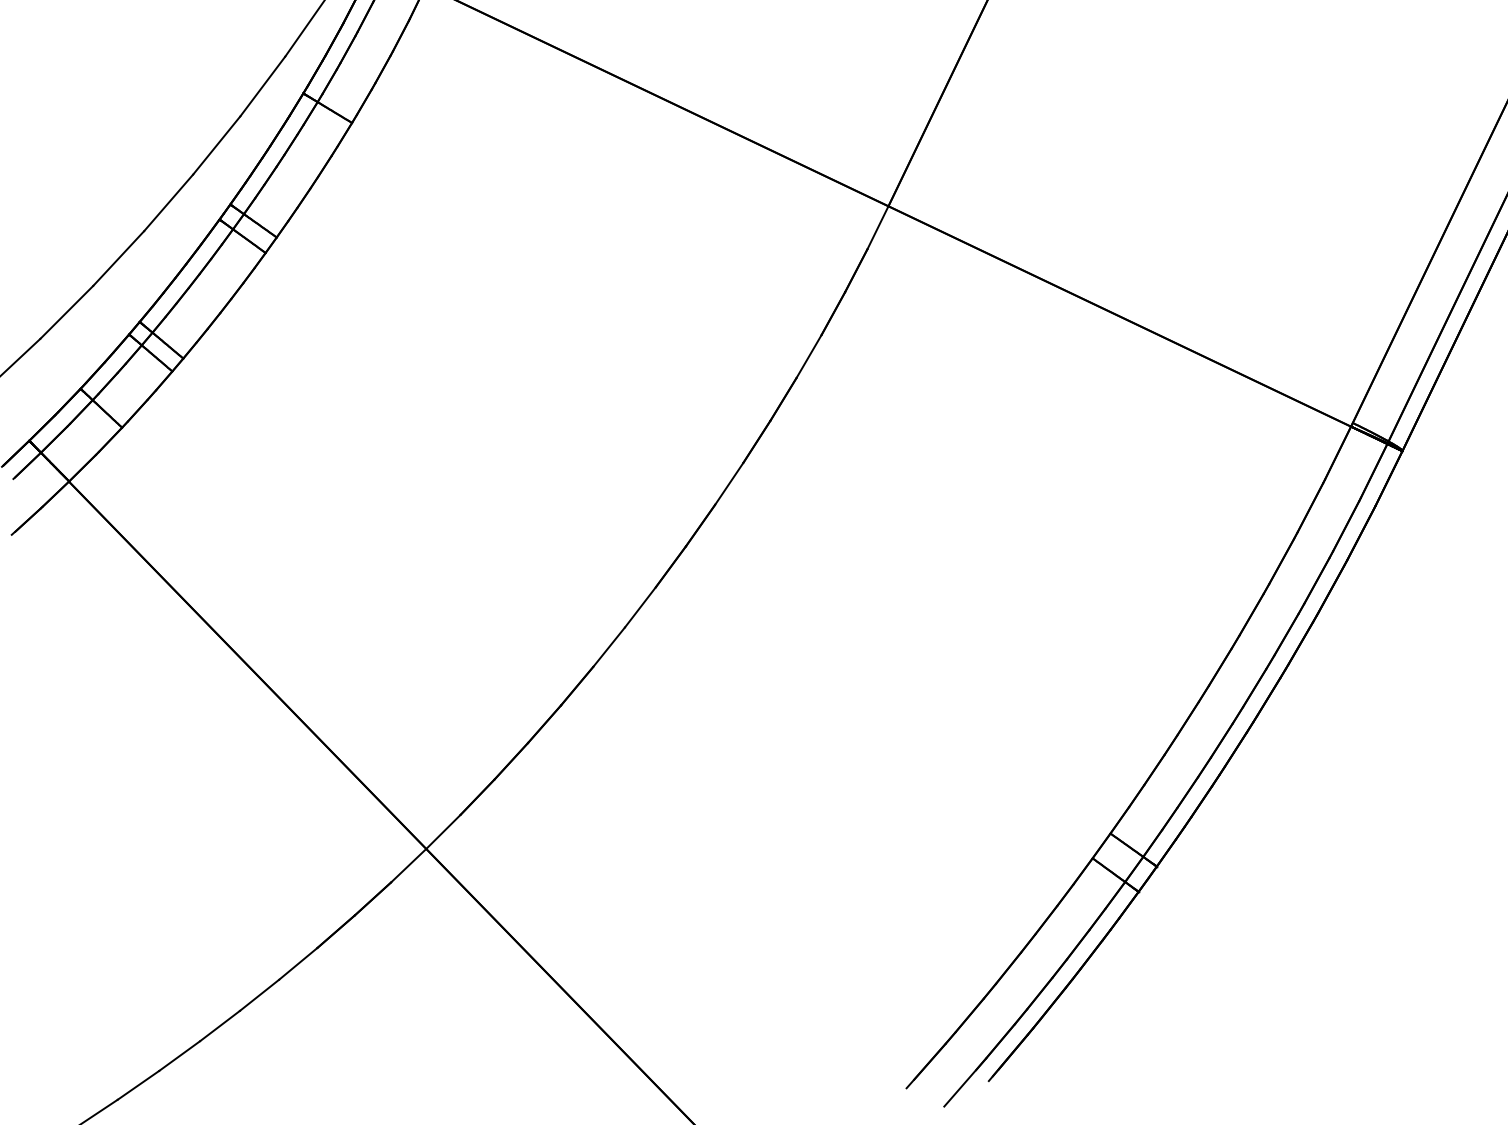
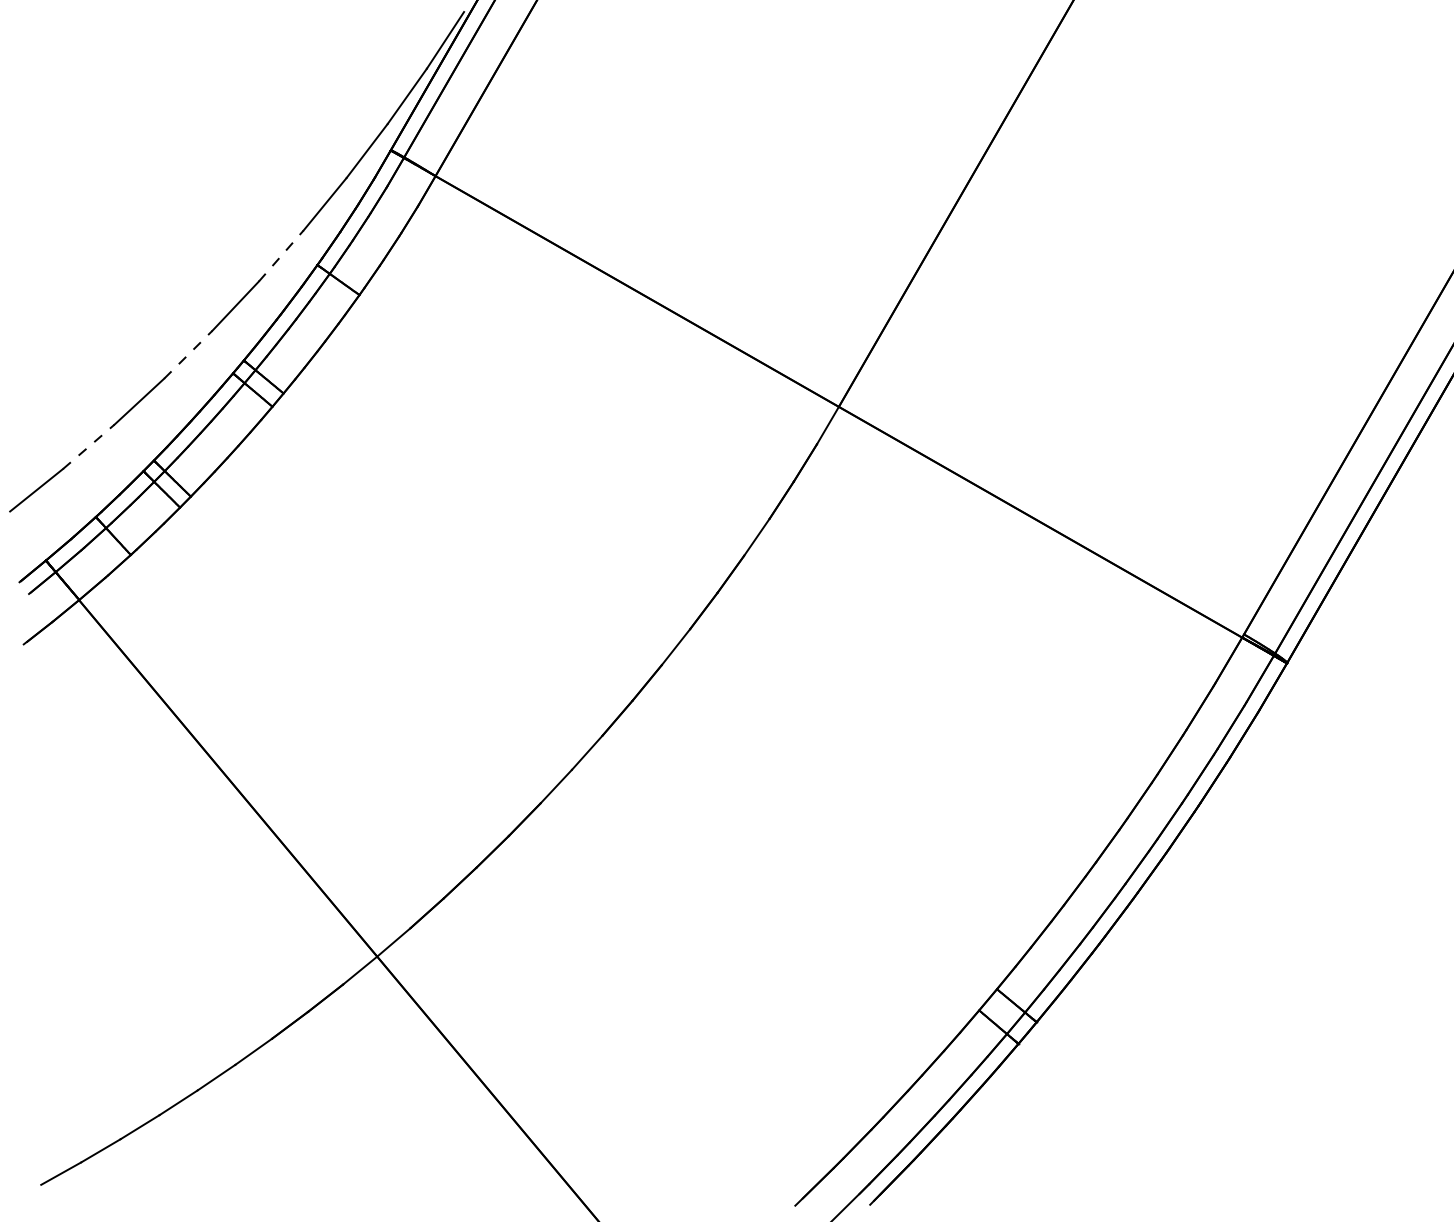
line: (263, 87) -> (281, 256), solid -> dashed
line: (168, 202) -> (188, 354), solid -> dashed
line: (66, 311) -> (88, 446), solid -> dashed

